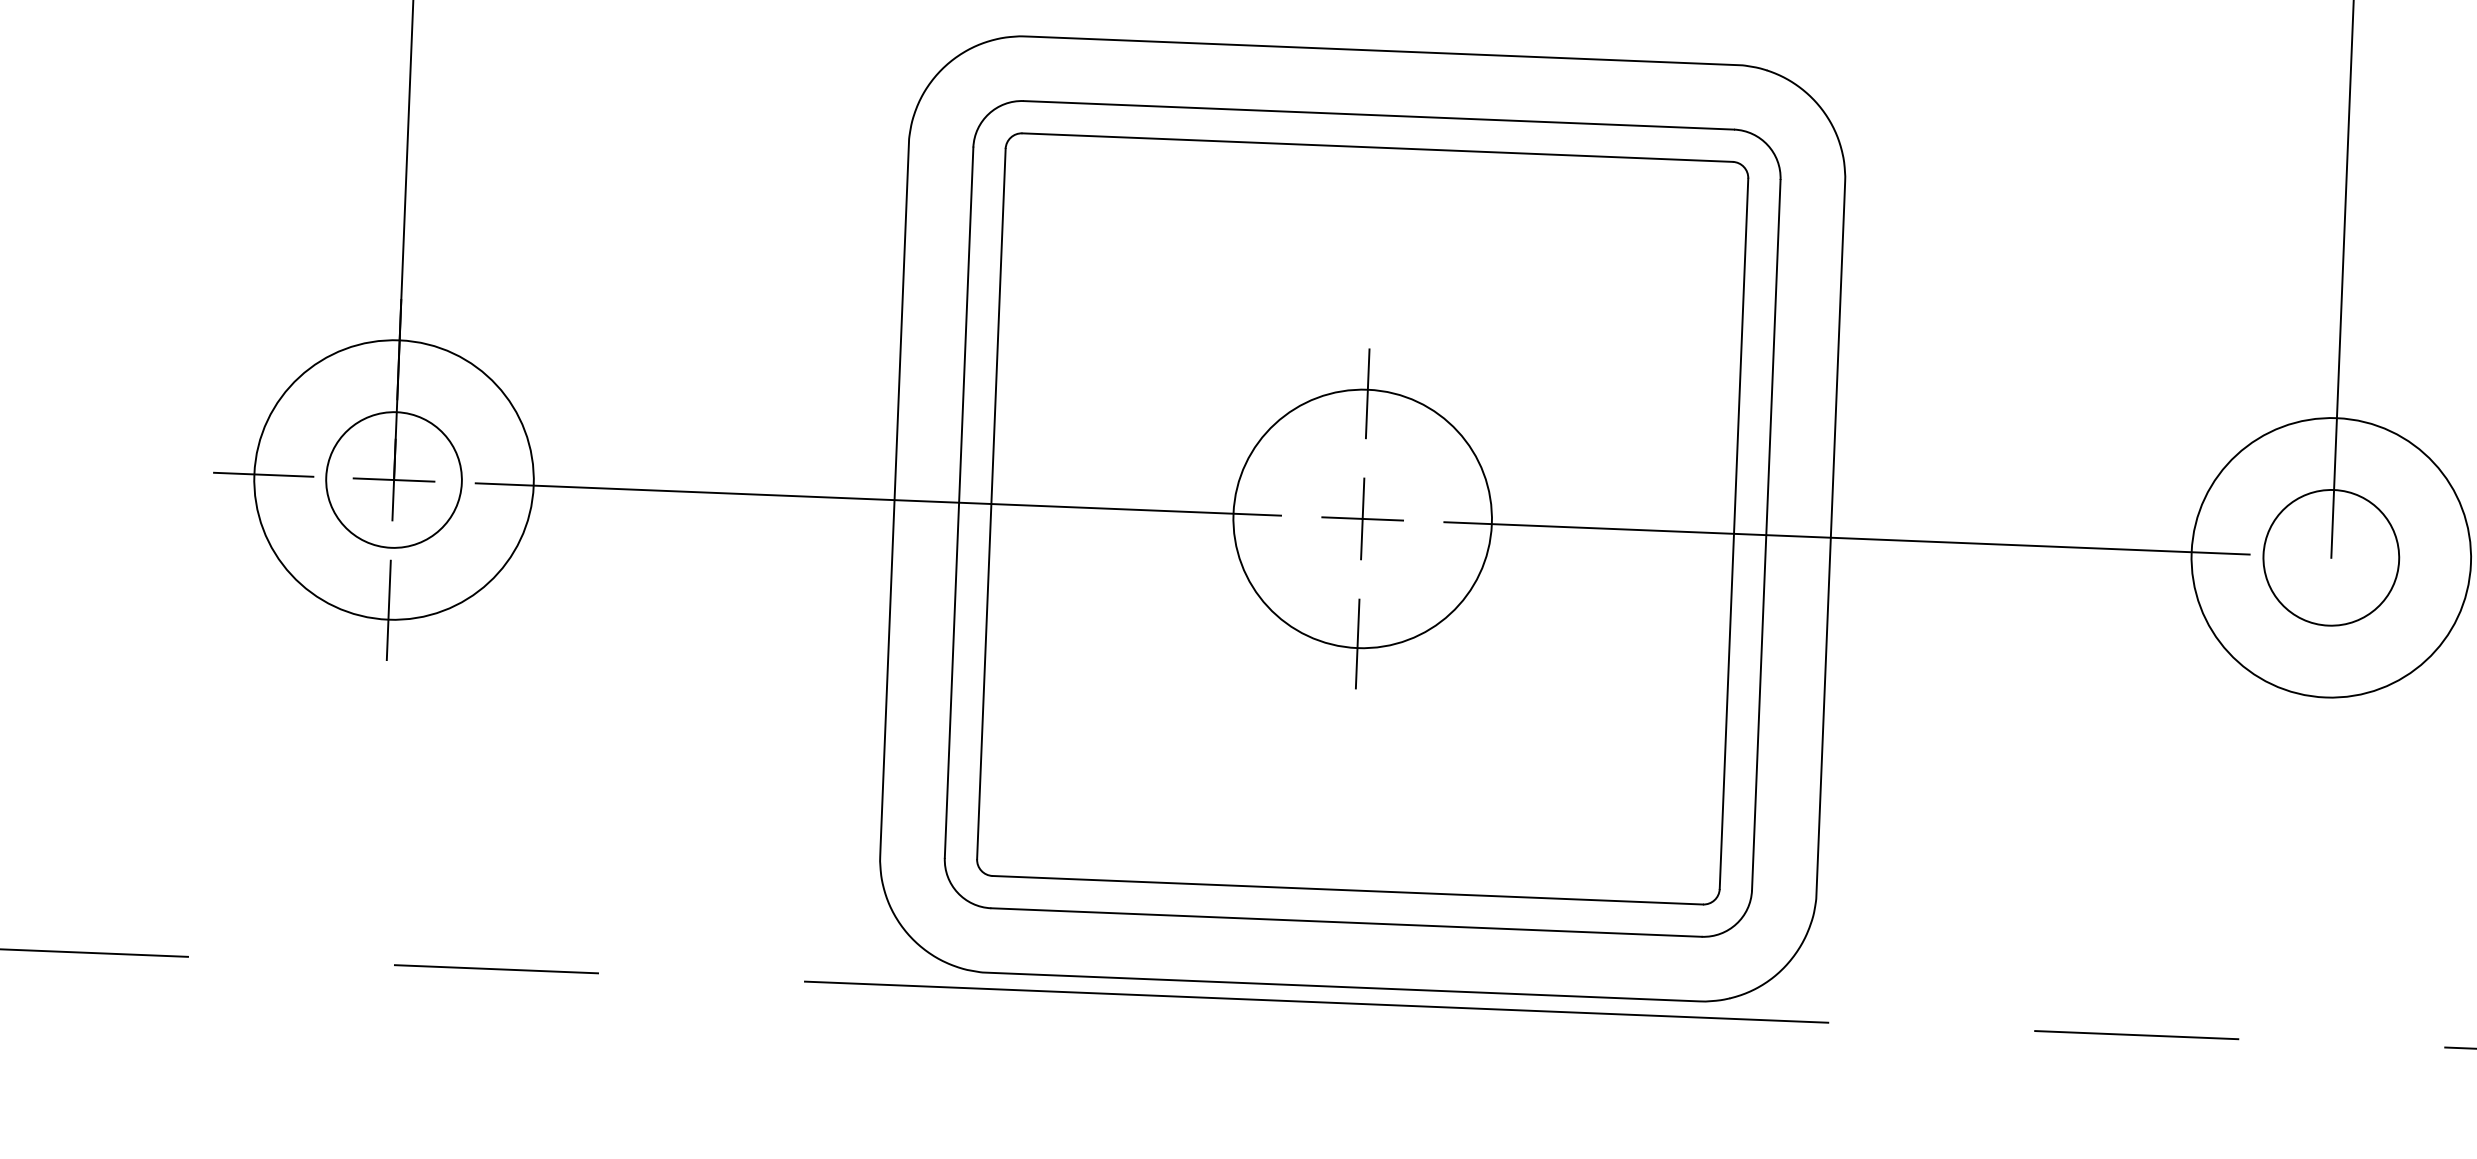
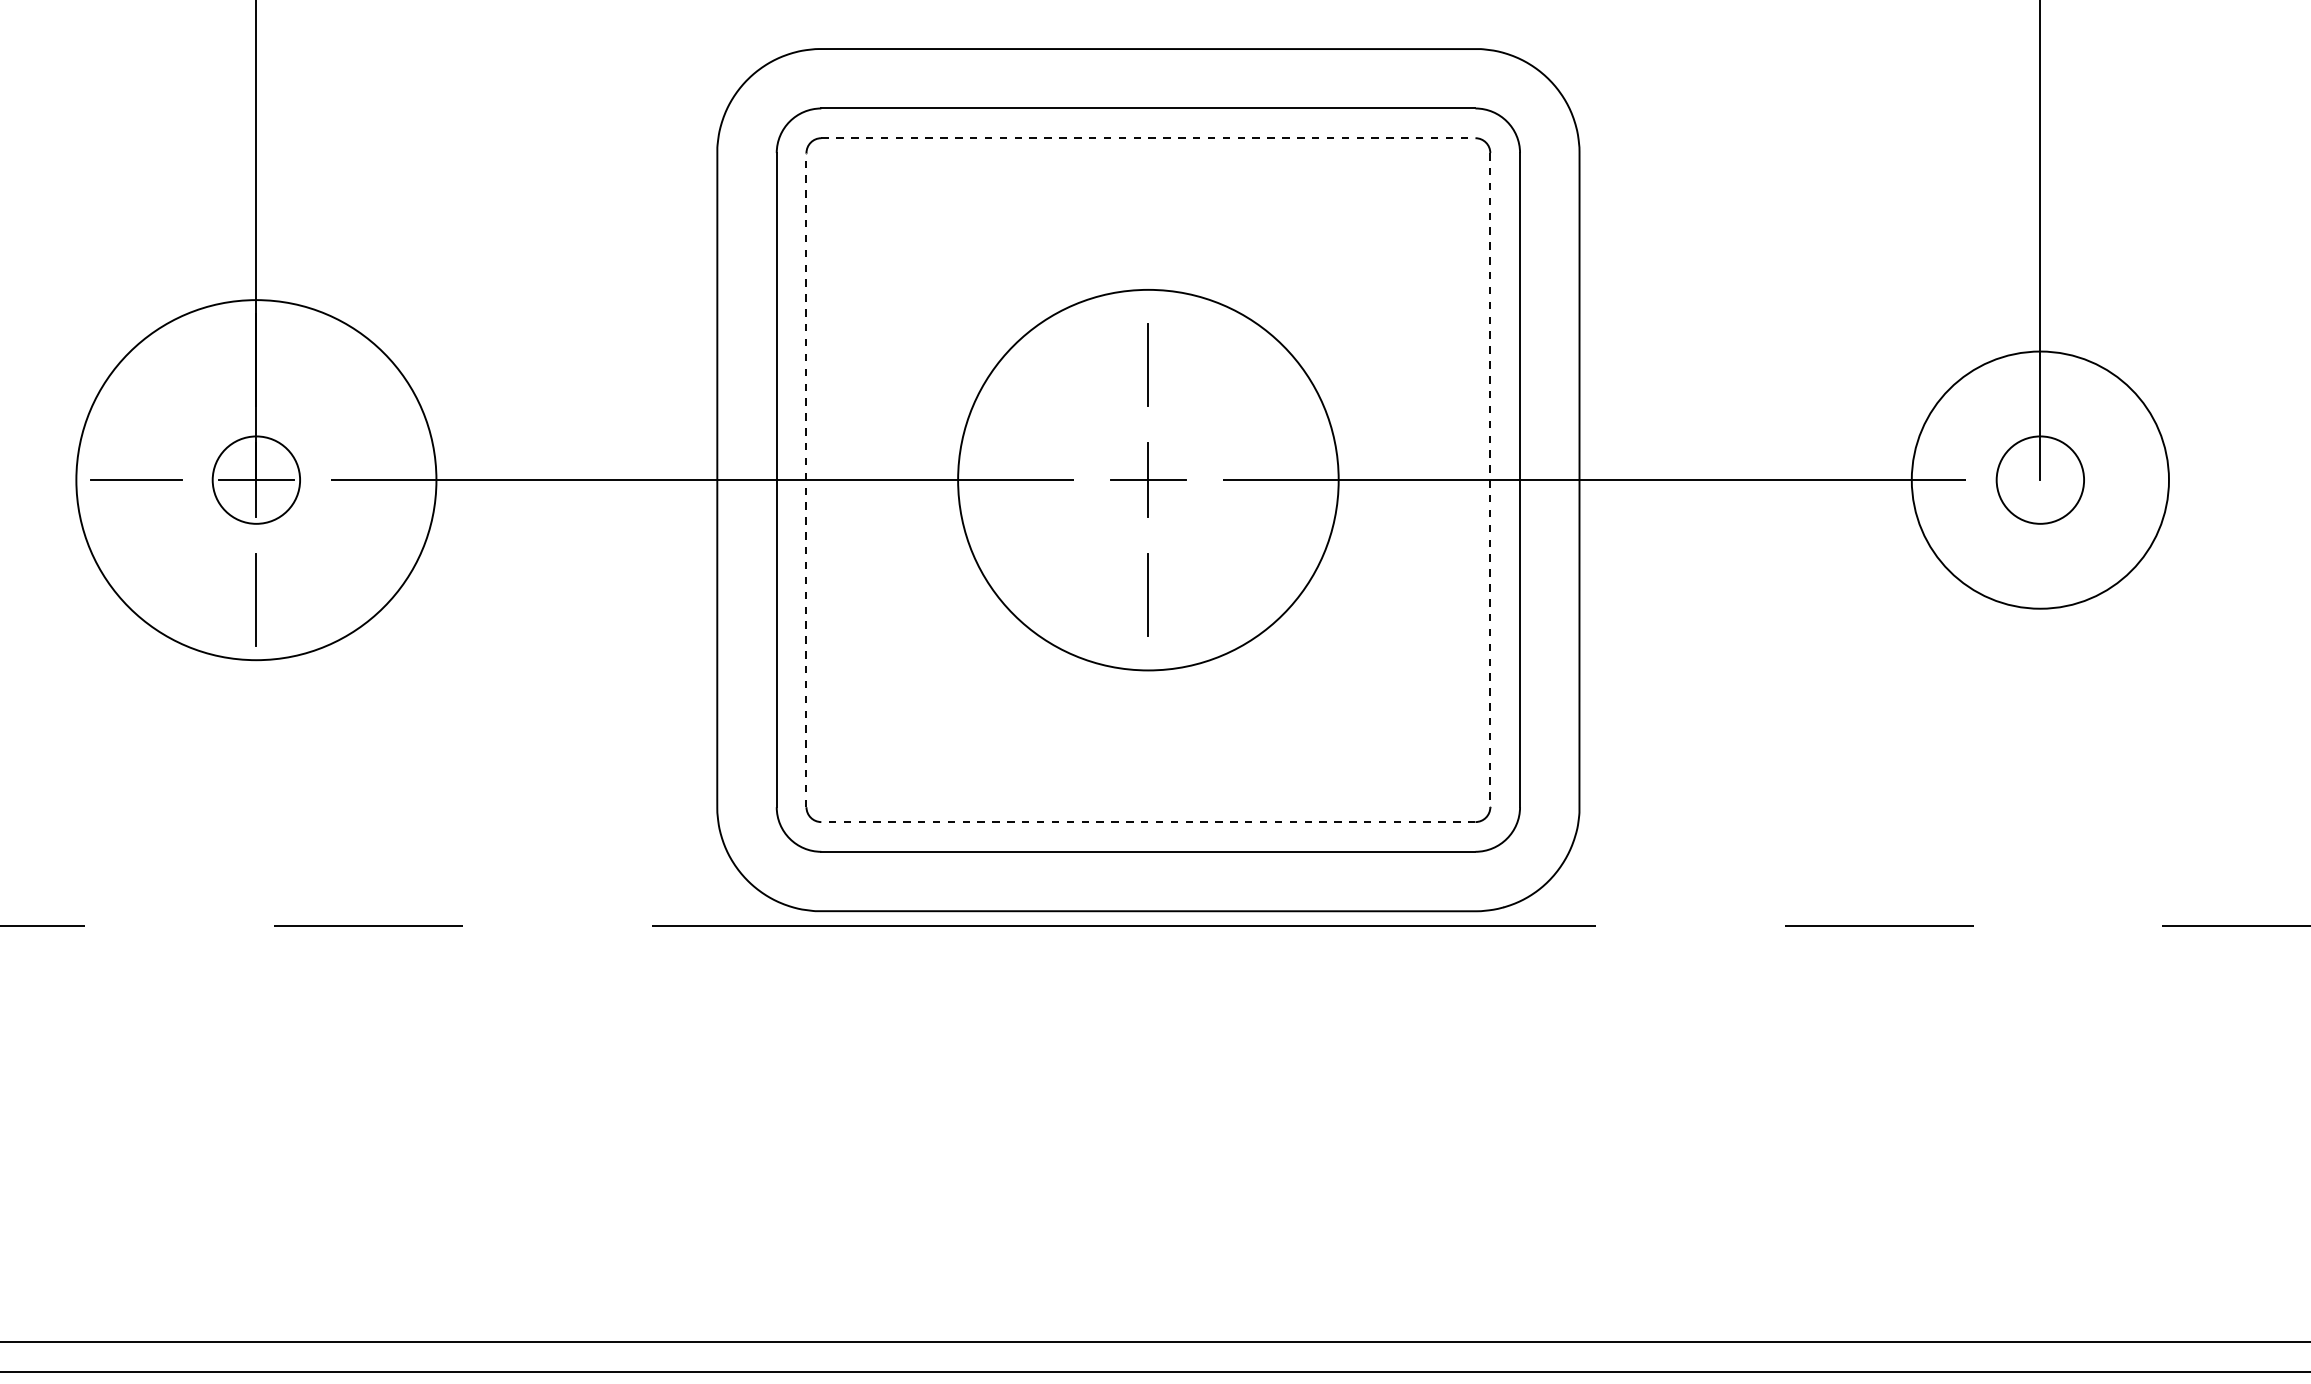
line: (1377, 147) -> (1148, 138), solid -> dashed
circle: (393, 479) -> (255, 479), size x0.7
circle: (394, 479) -> (256, 479), size x1.4
line: (991, 503) -> (806, 479), solid -> dashed
circle: (1362, 519) -> (1148, 480), size x1.6
line: (1734, 534) -> (1490, 480), solid -> dashed
circle: (2330, 557) -> (2039, 479), size x0.7
line: (1346, 890) -> (1147, 822), solid -> dashed

